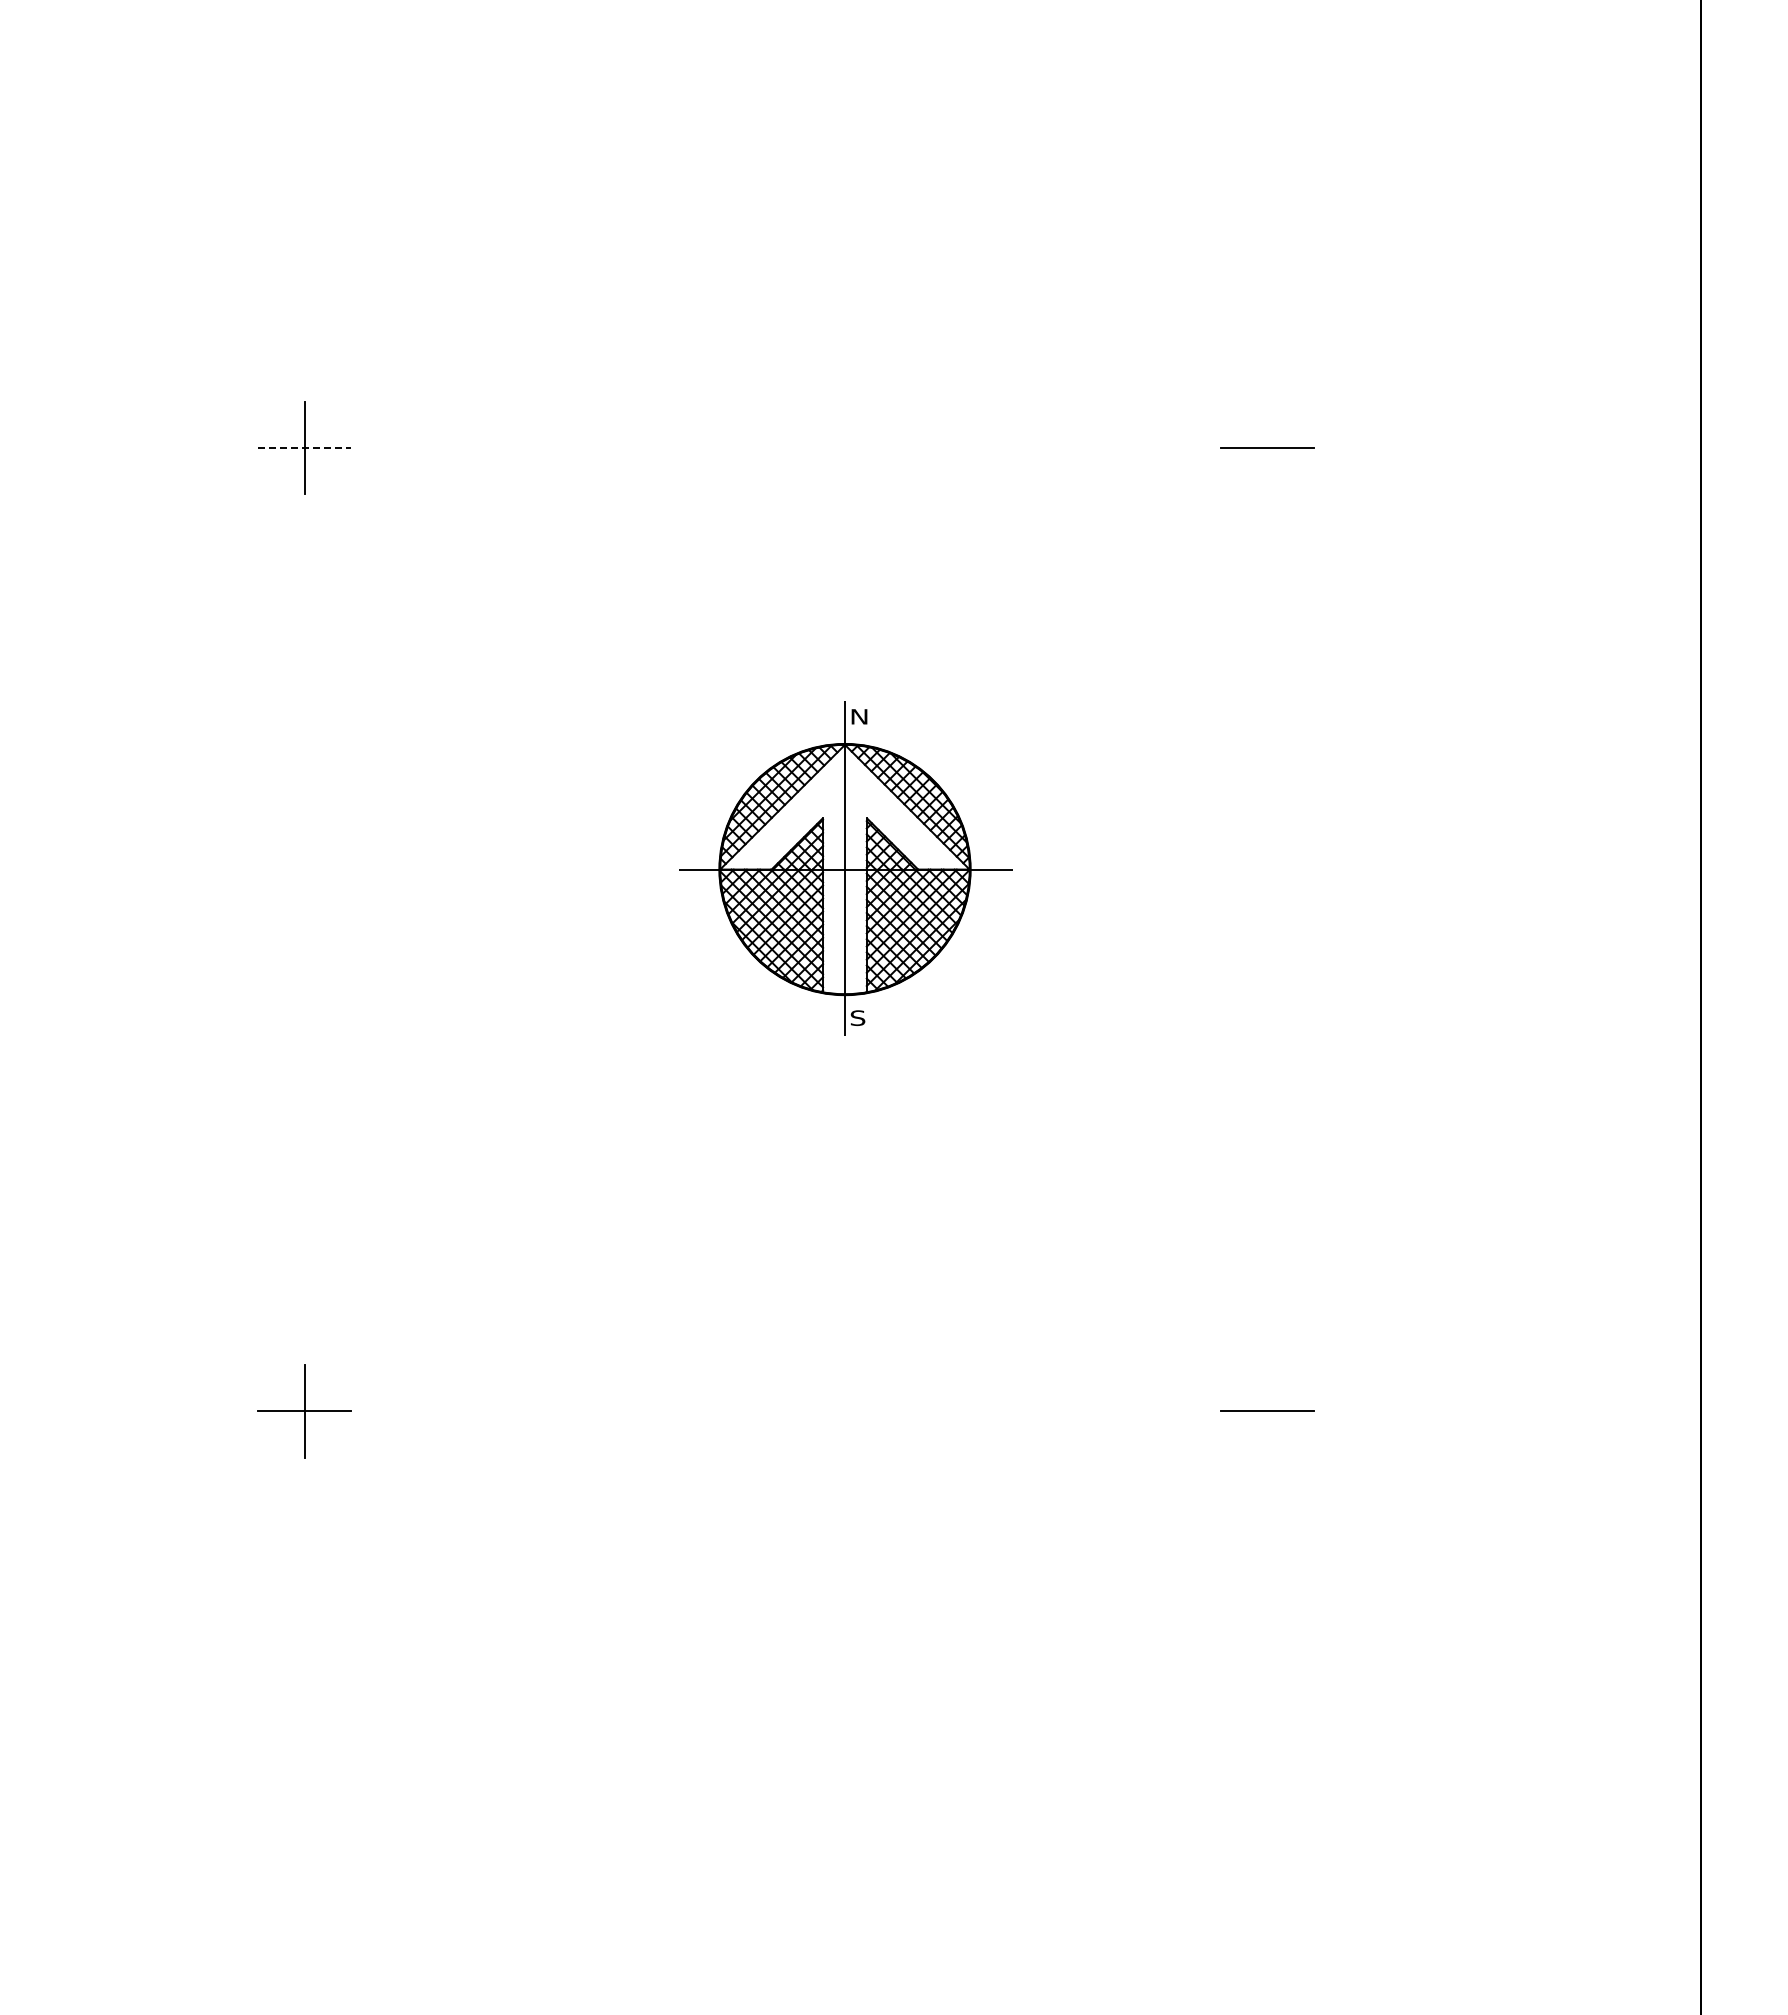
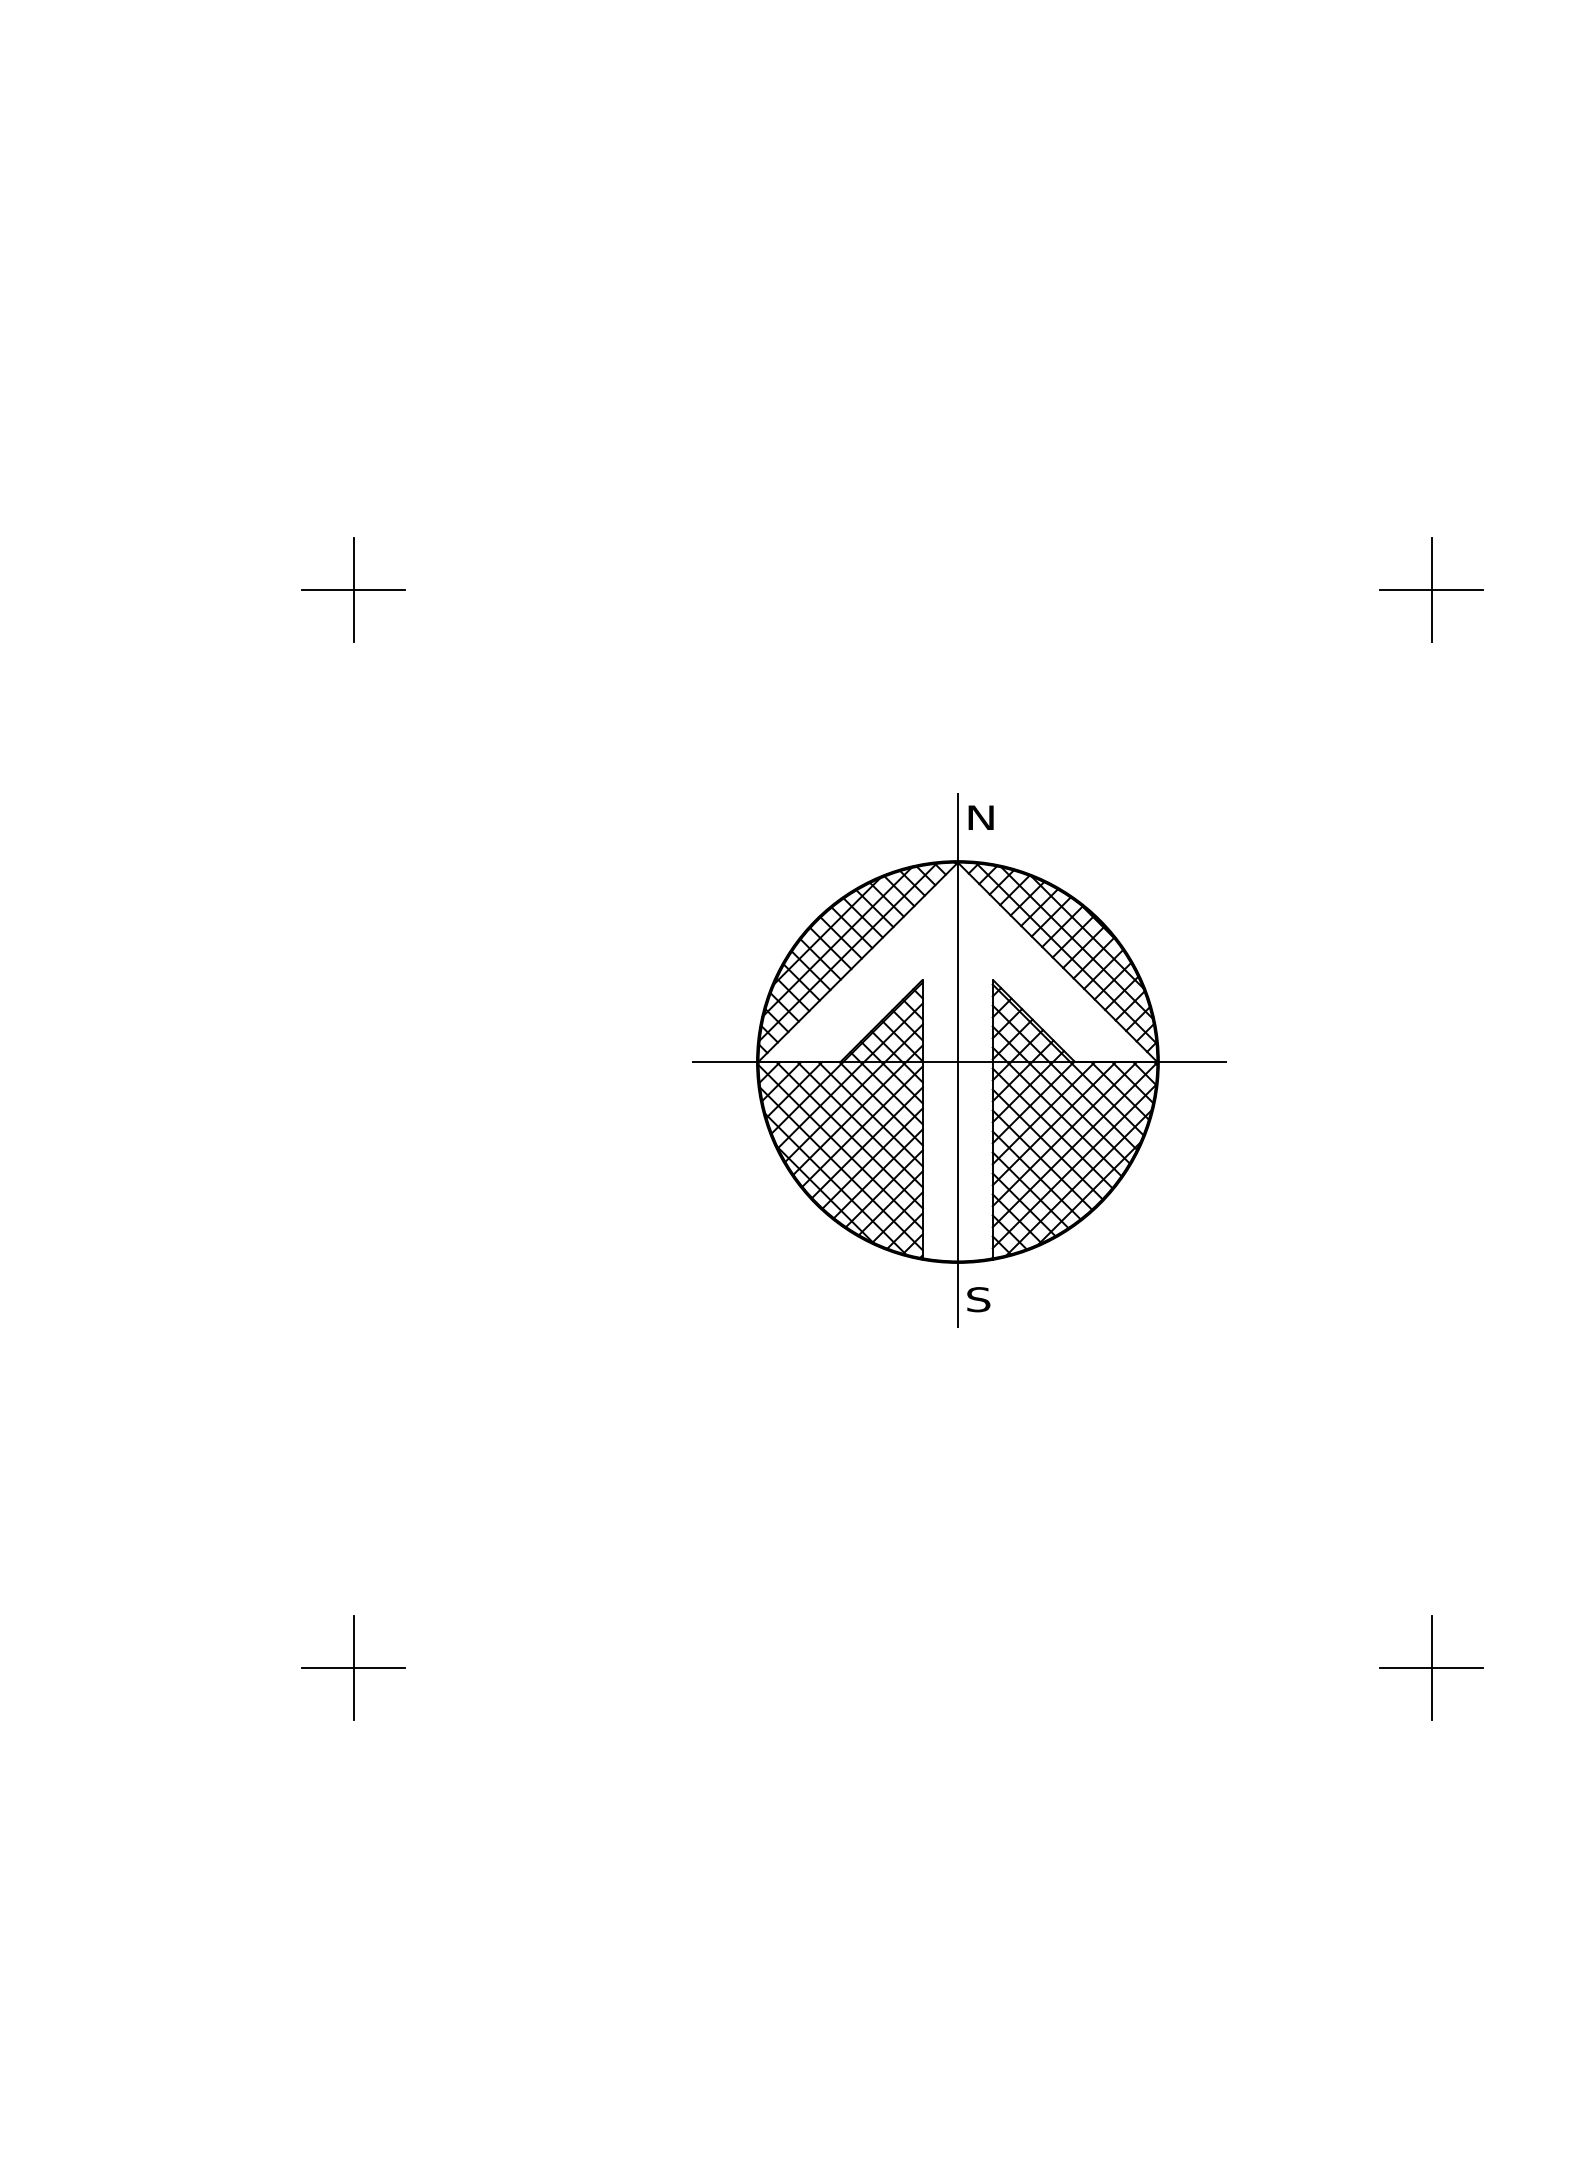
line: (305, 448) -> (354, 590), dashed -> solid
line: (1267, 448) -> (1431, 590), added
part: (845, 868) -> (958, 1060), size x1.43
line: (1267, 1411) -> (1431, 1668), added

